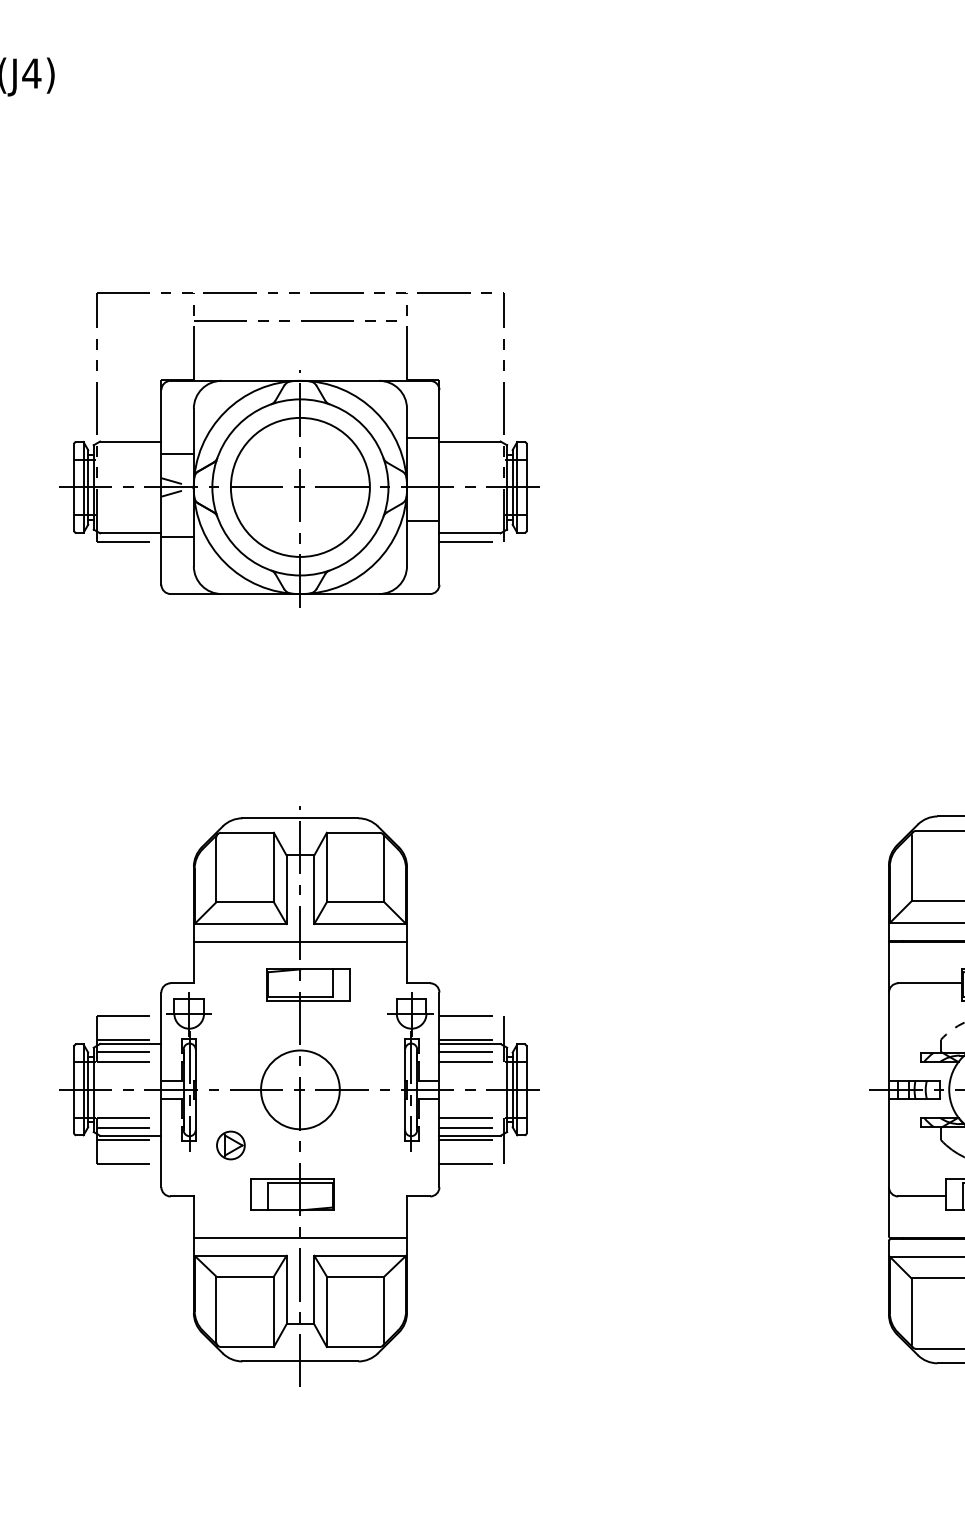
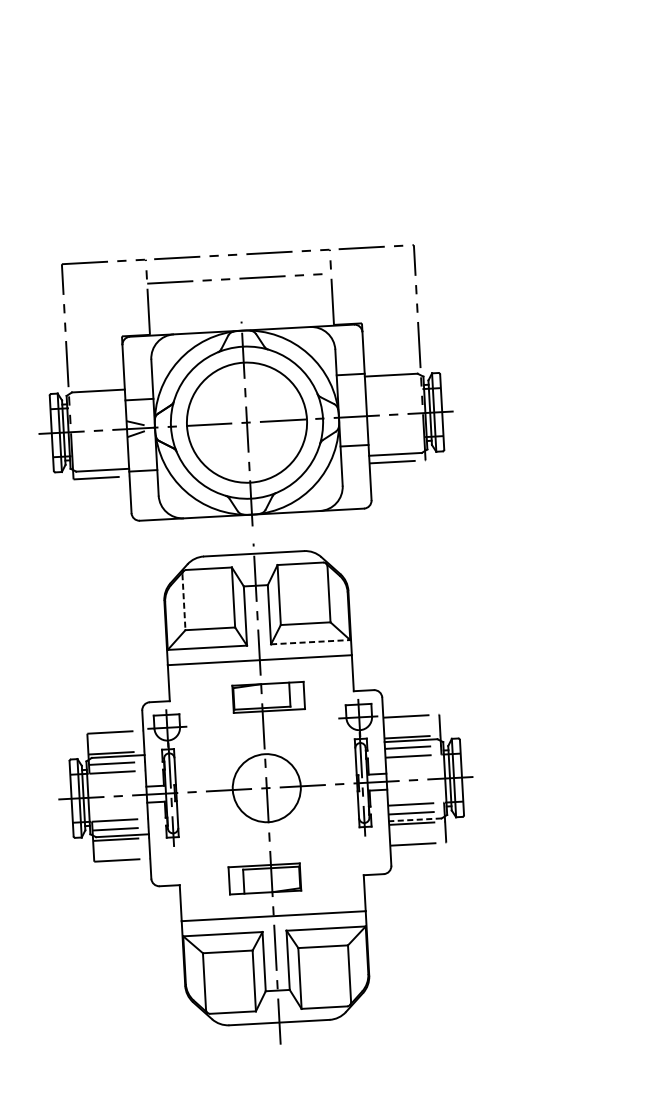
part: (299, 449) -> (244, 389), moved
line: (216, 870) -> (184, 602), solid -> dashed
line: (360, 923) -> (310, 641), solid -> dashed
line: (470, 1135) -> (415, 819), solid -> dashed
part: (230, 1145) -> (209, 839), removed

